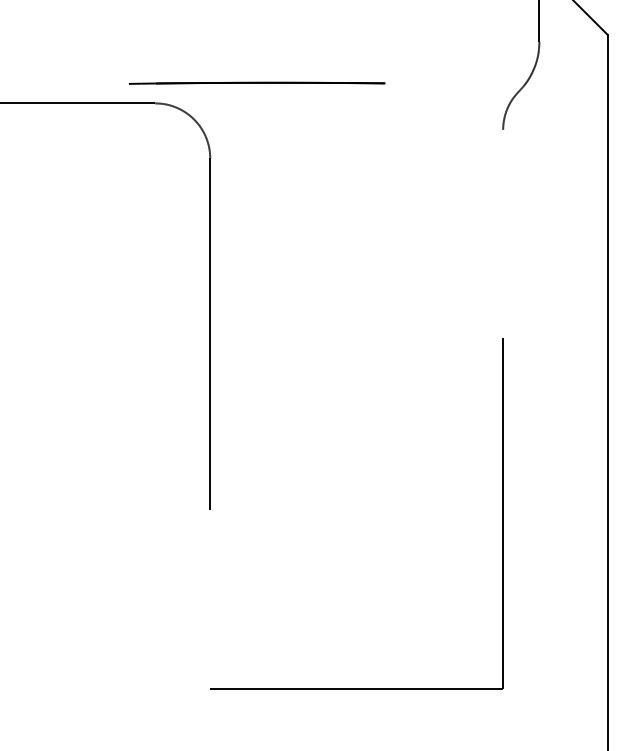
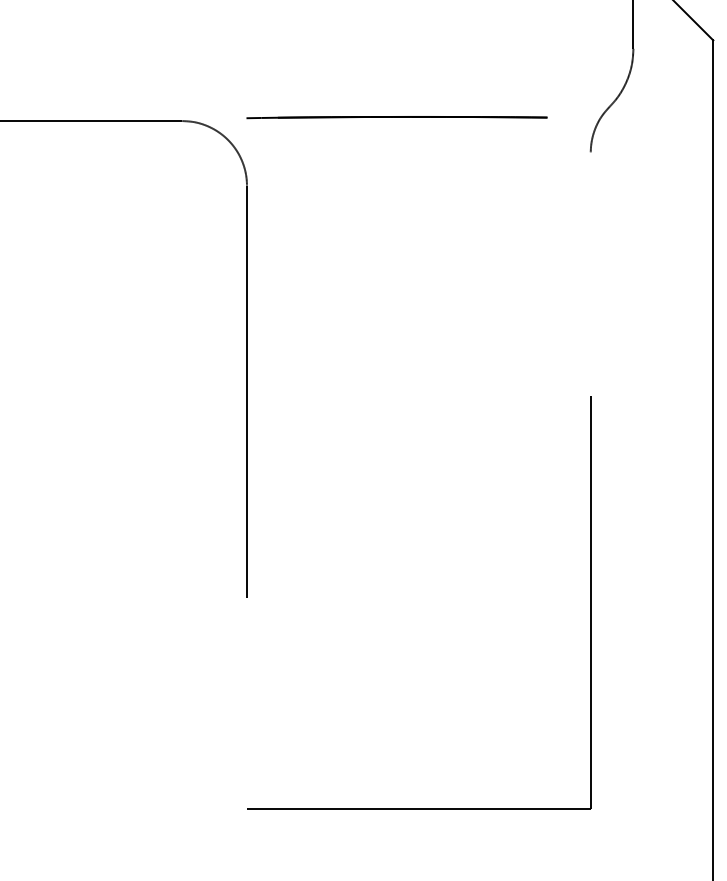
line: (256, 83) -> (396, 117), moved

